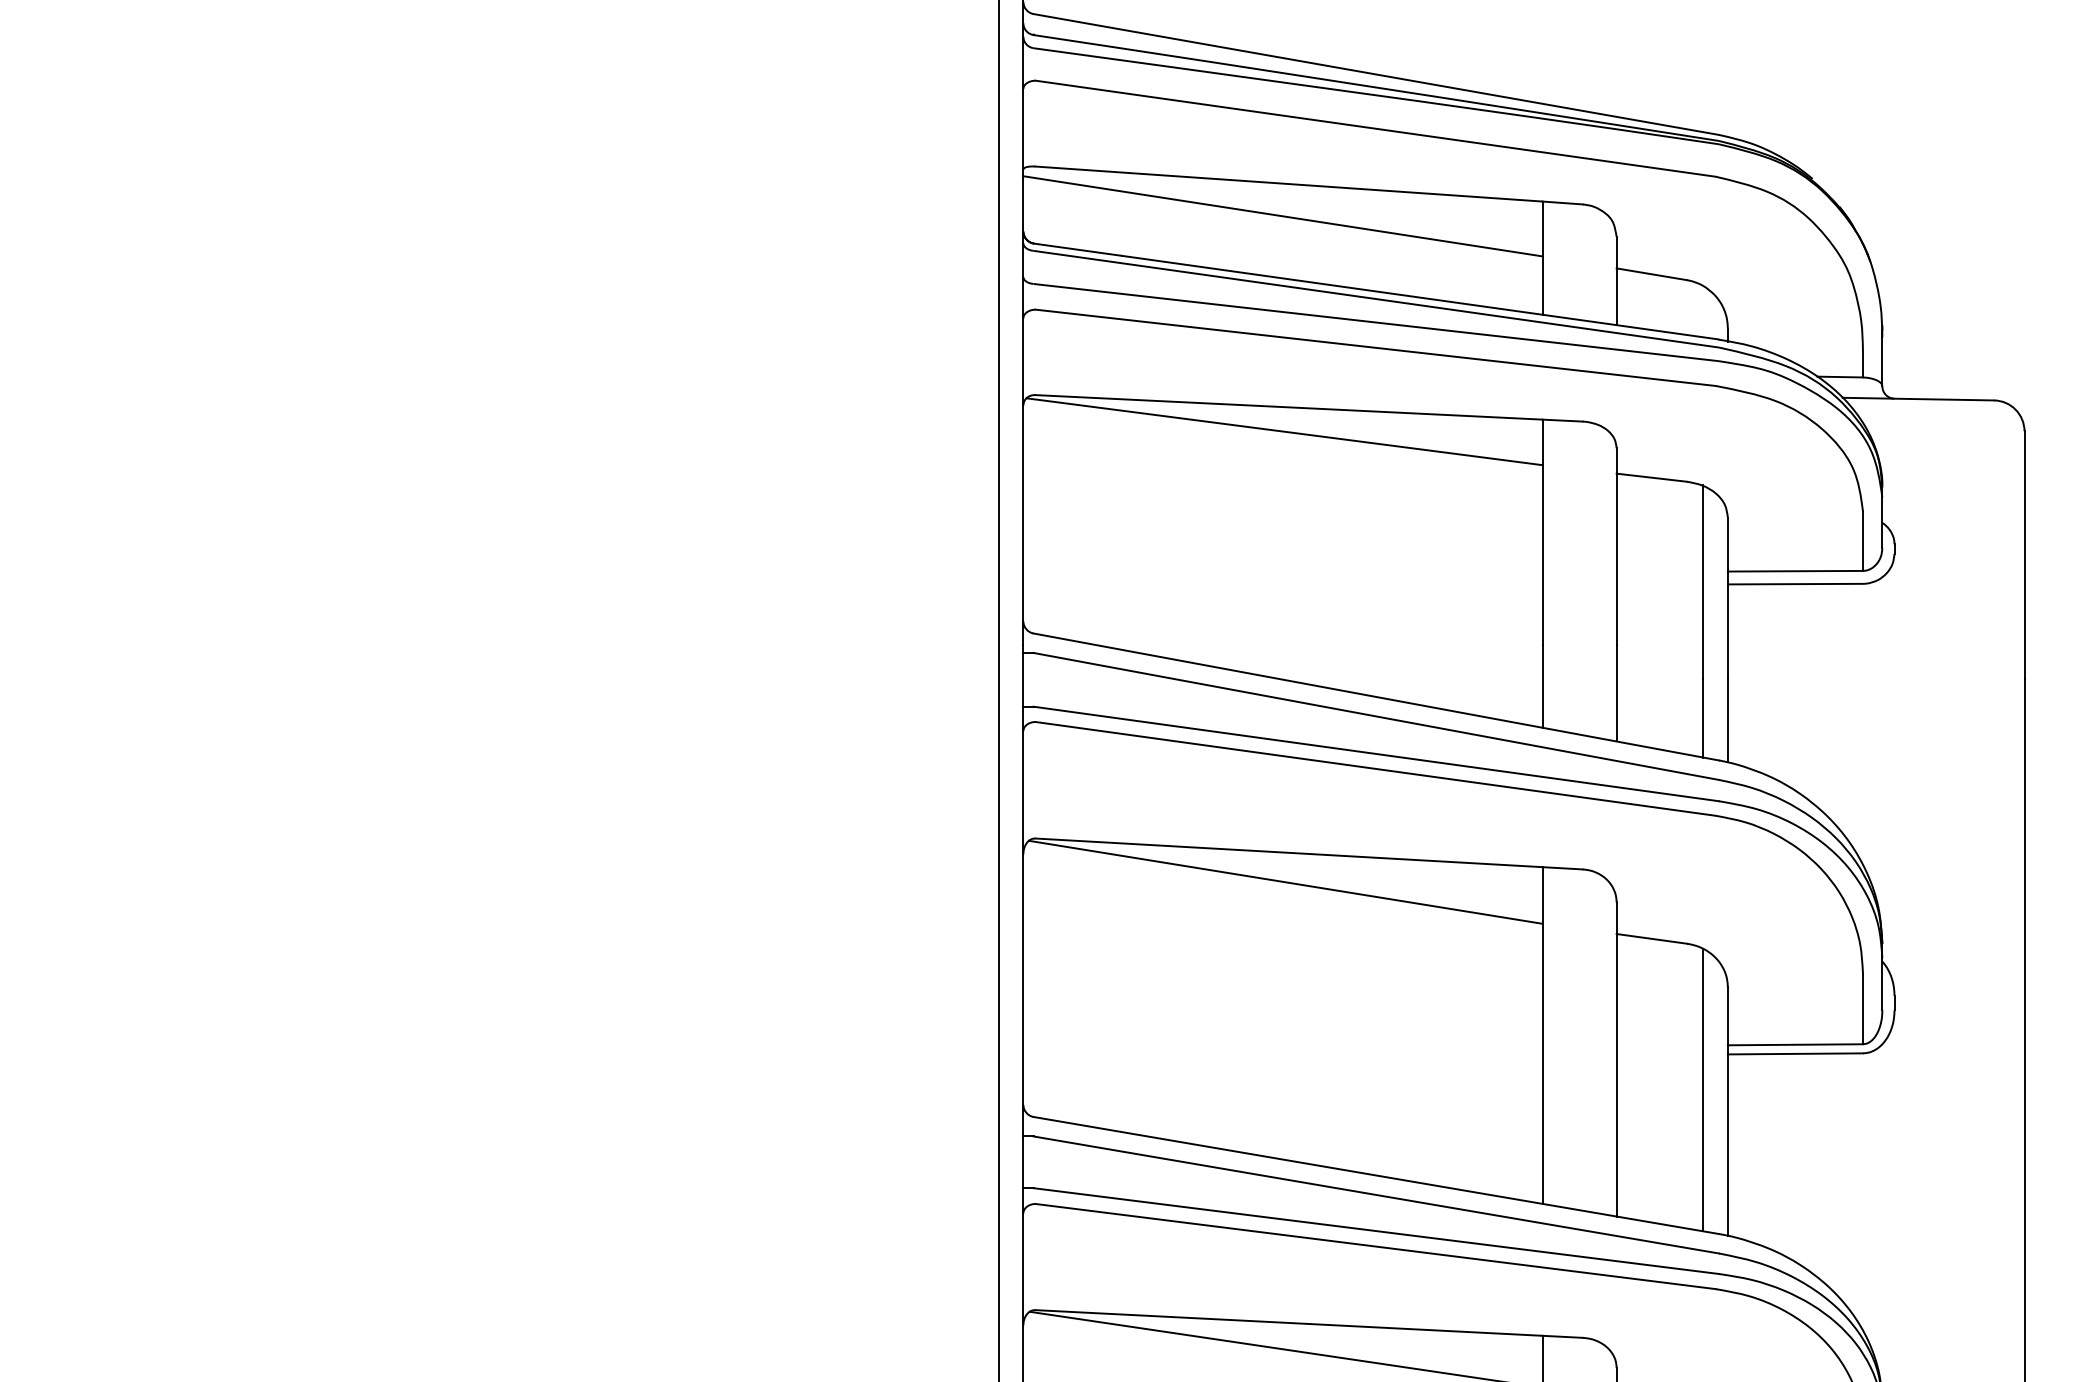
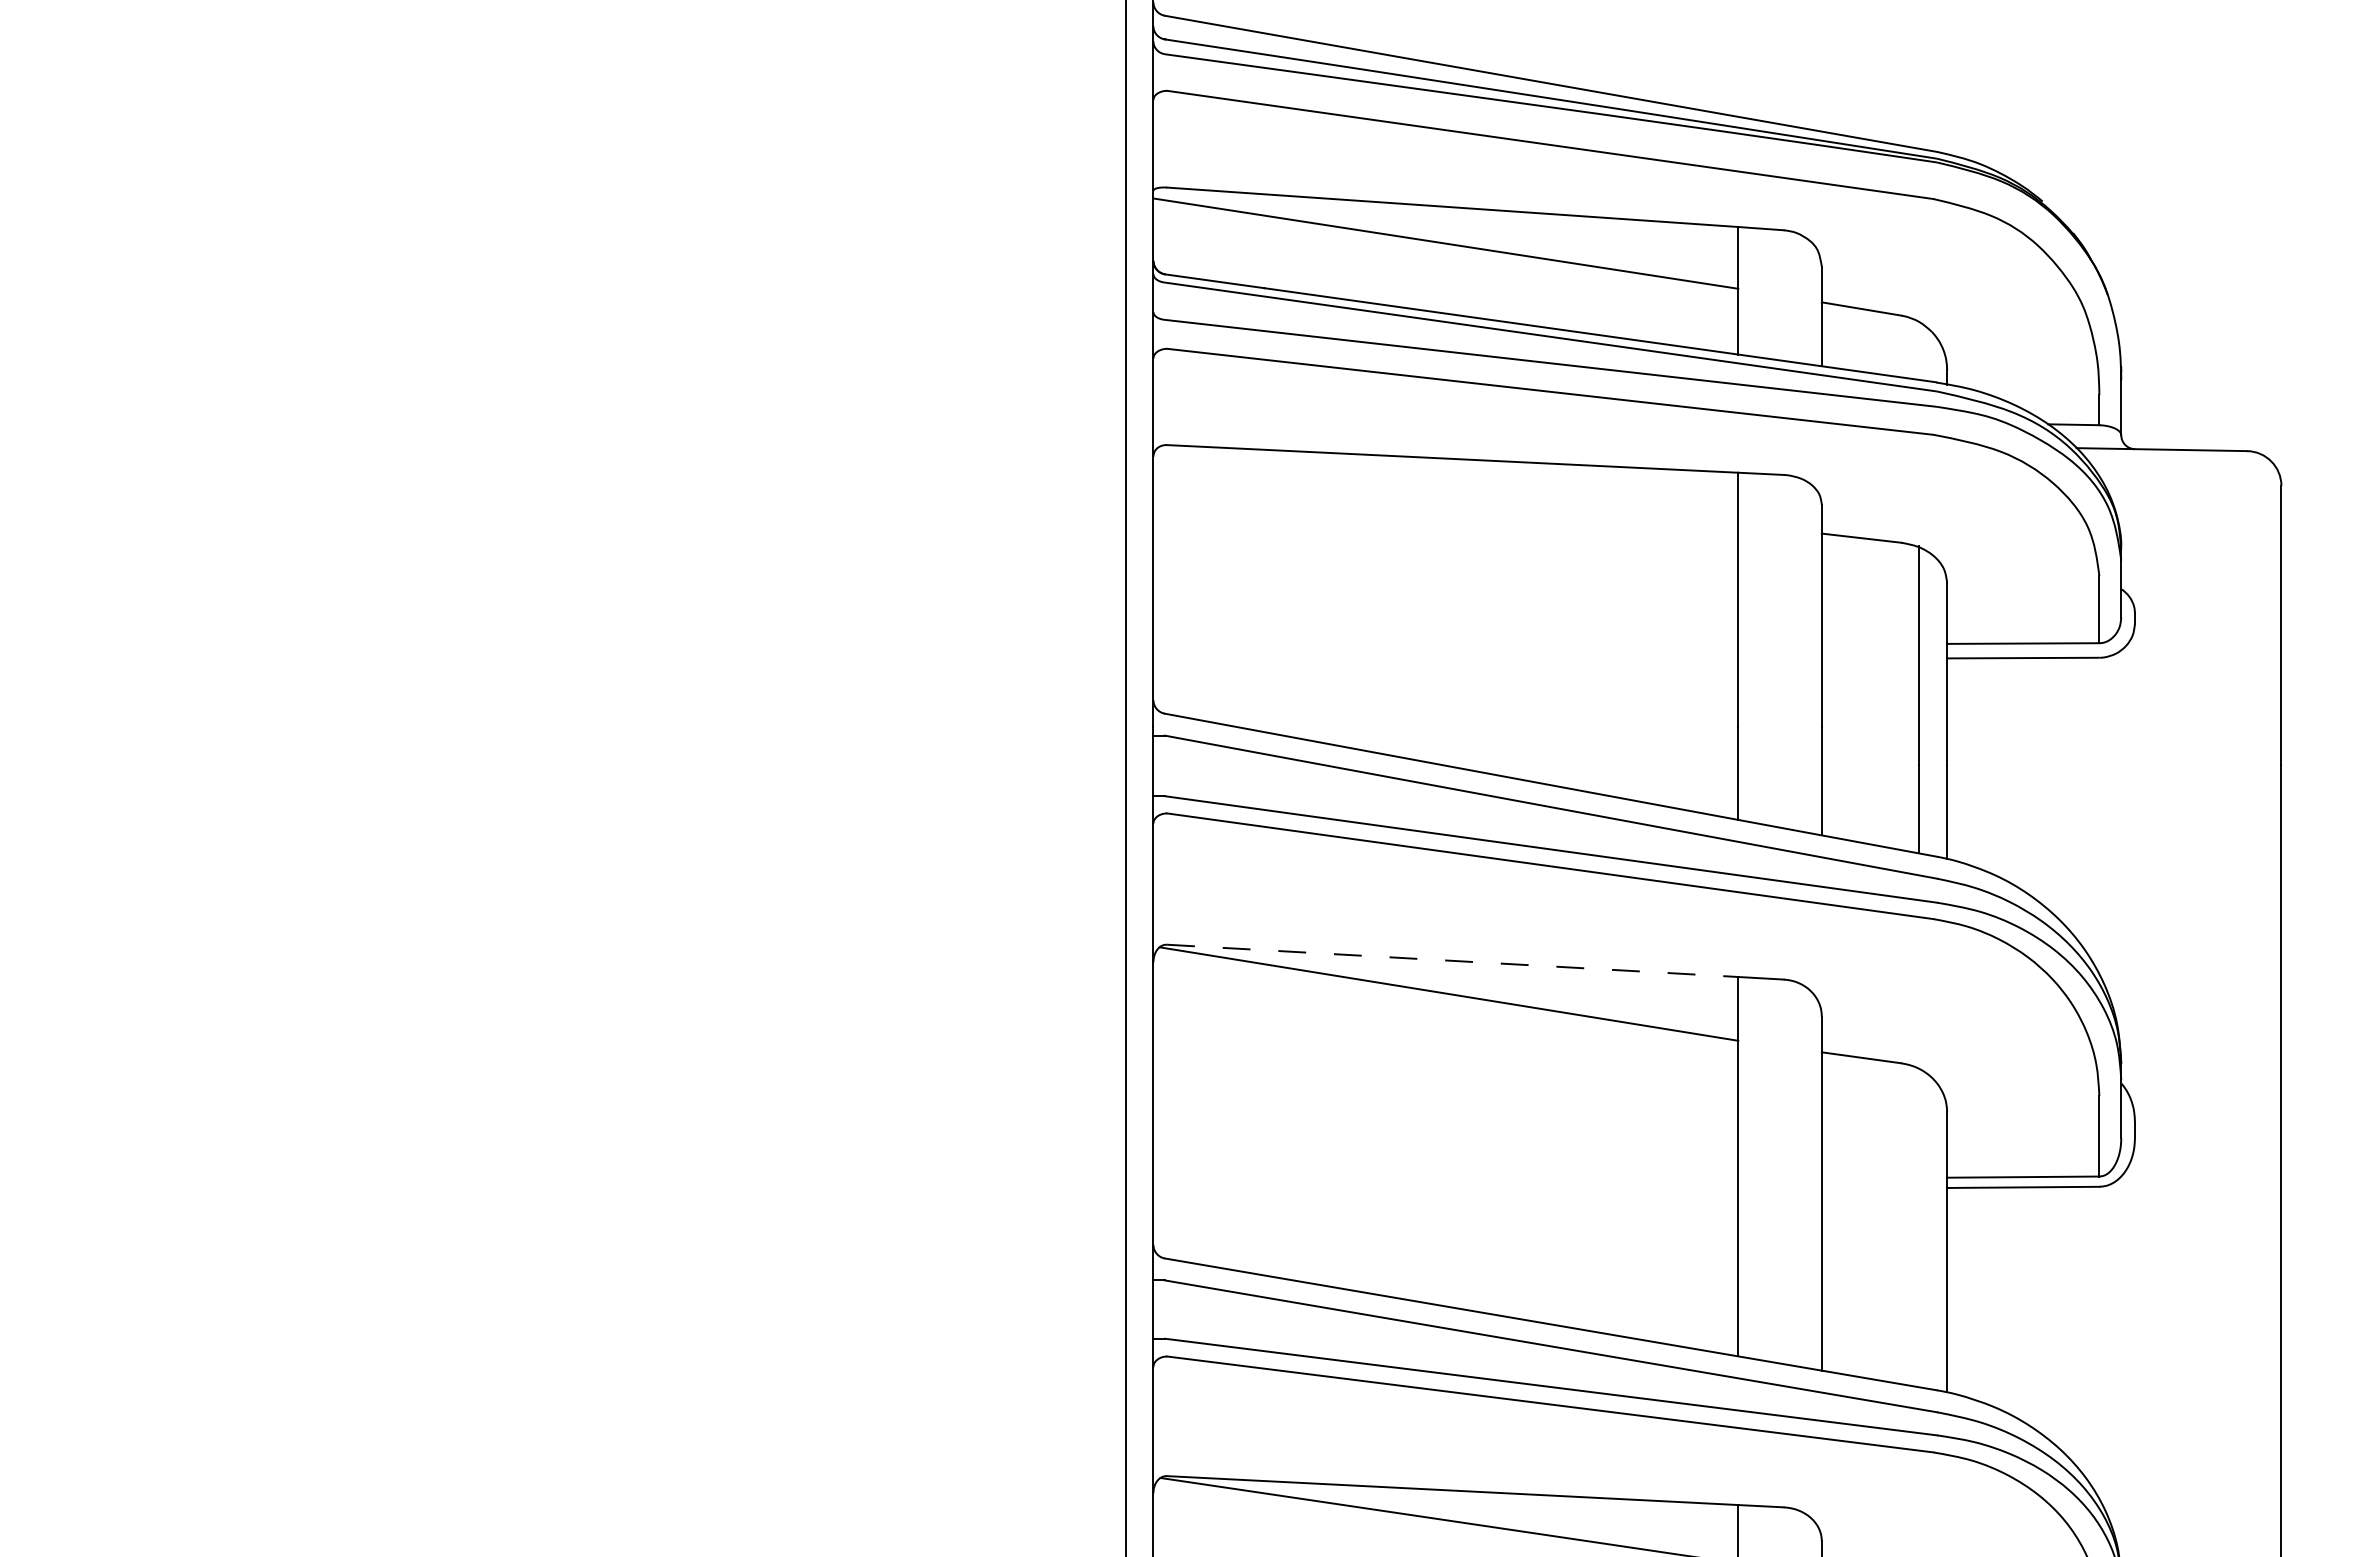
line: (1284, 431) -> (1447, 486), removed
line: (1289, 852) -> (1453, 960), solid -> dashed
line: (1703, 1089) -> (1919, 1227), removed

